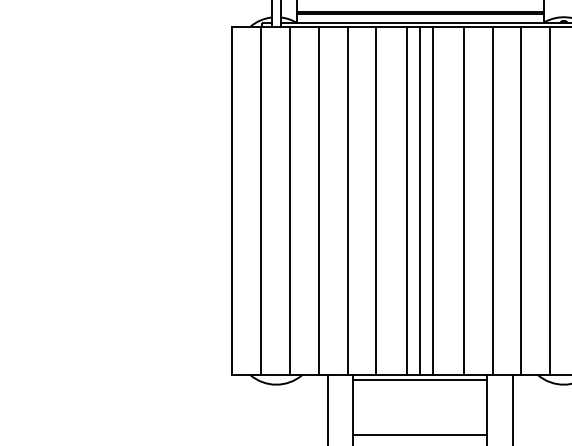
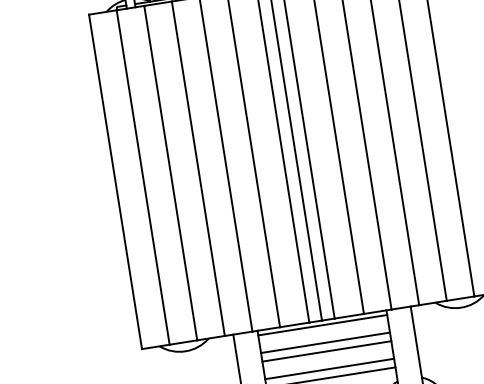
line: (419, 398) -> (324, 342), added
line: (419, 407) -> (326, 351), added
line: (419, 425) -> (329, 368), added

